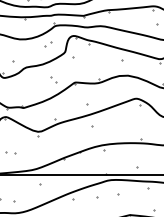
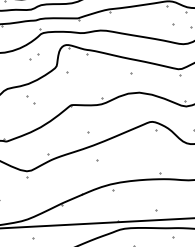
part: (53, 79) -> (30, 99), moved

